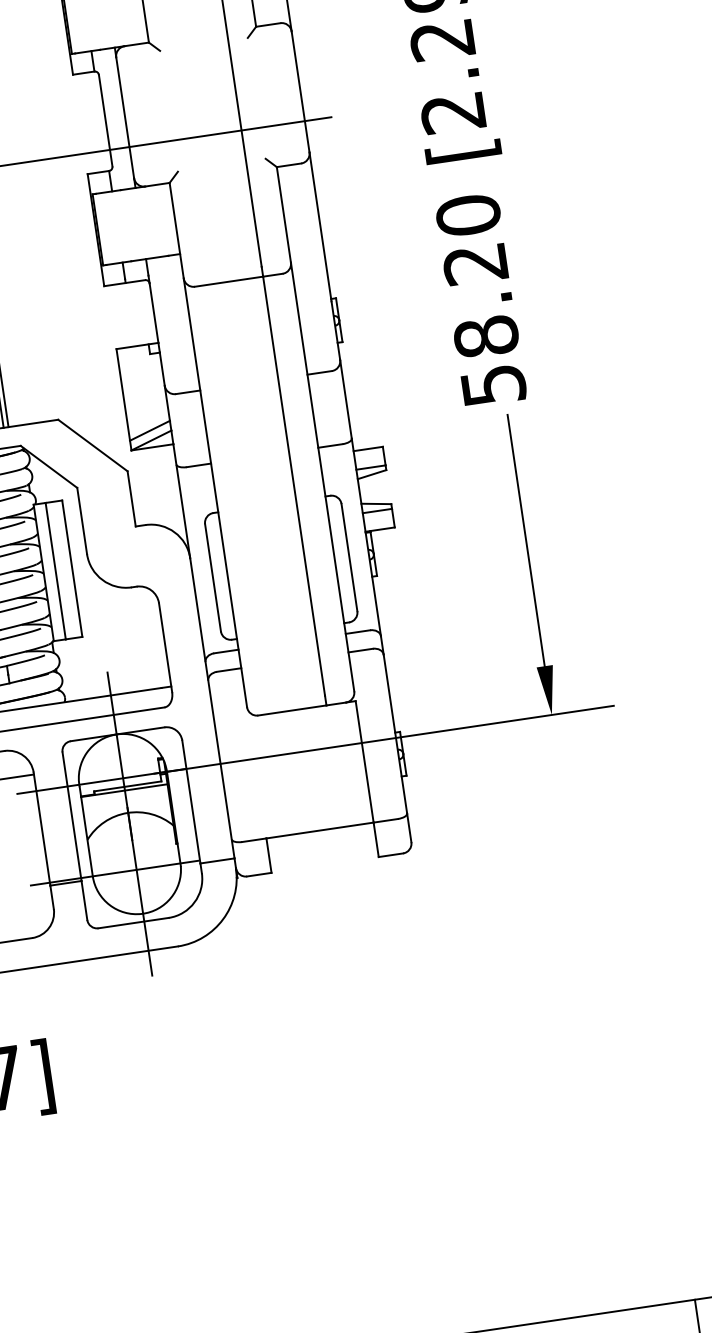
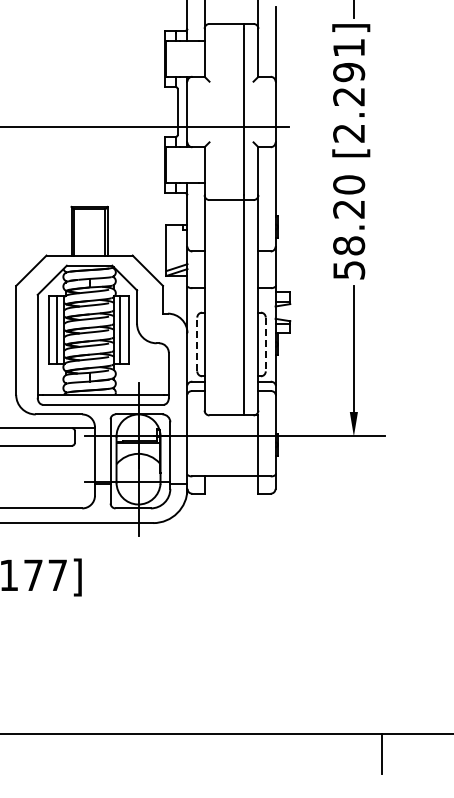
line: (348, 557) -> (265, 344), solid -> dashed
line: (213, 577) -> (197, 344), solid -> dashed

